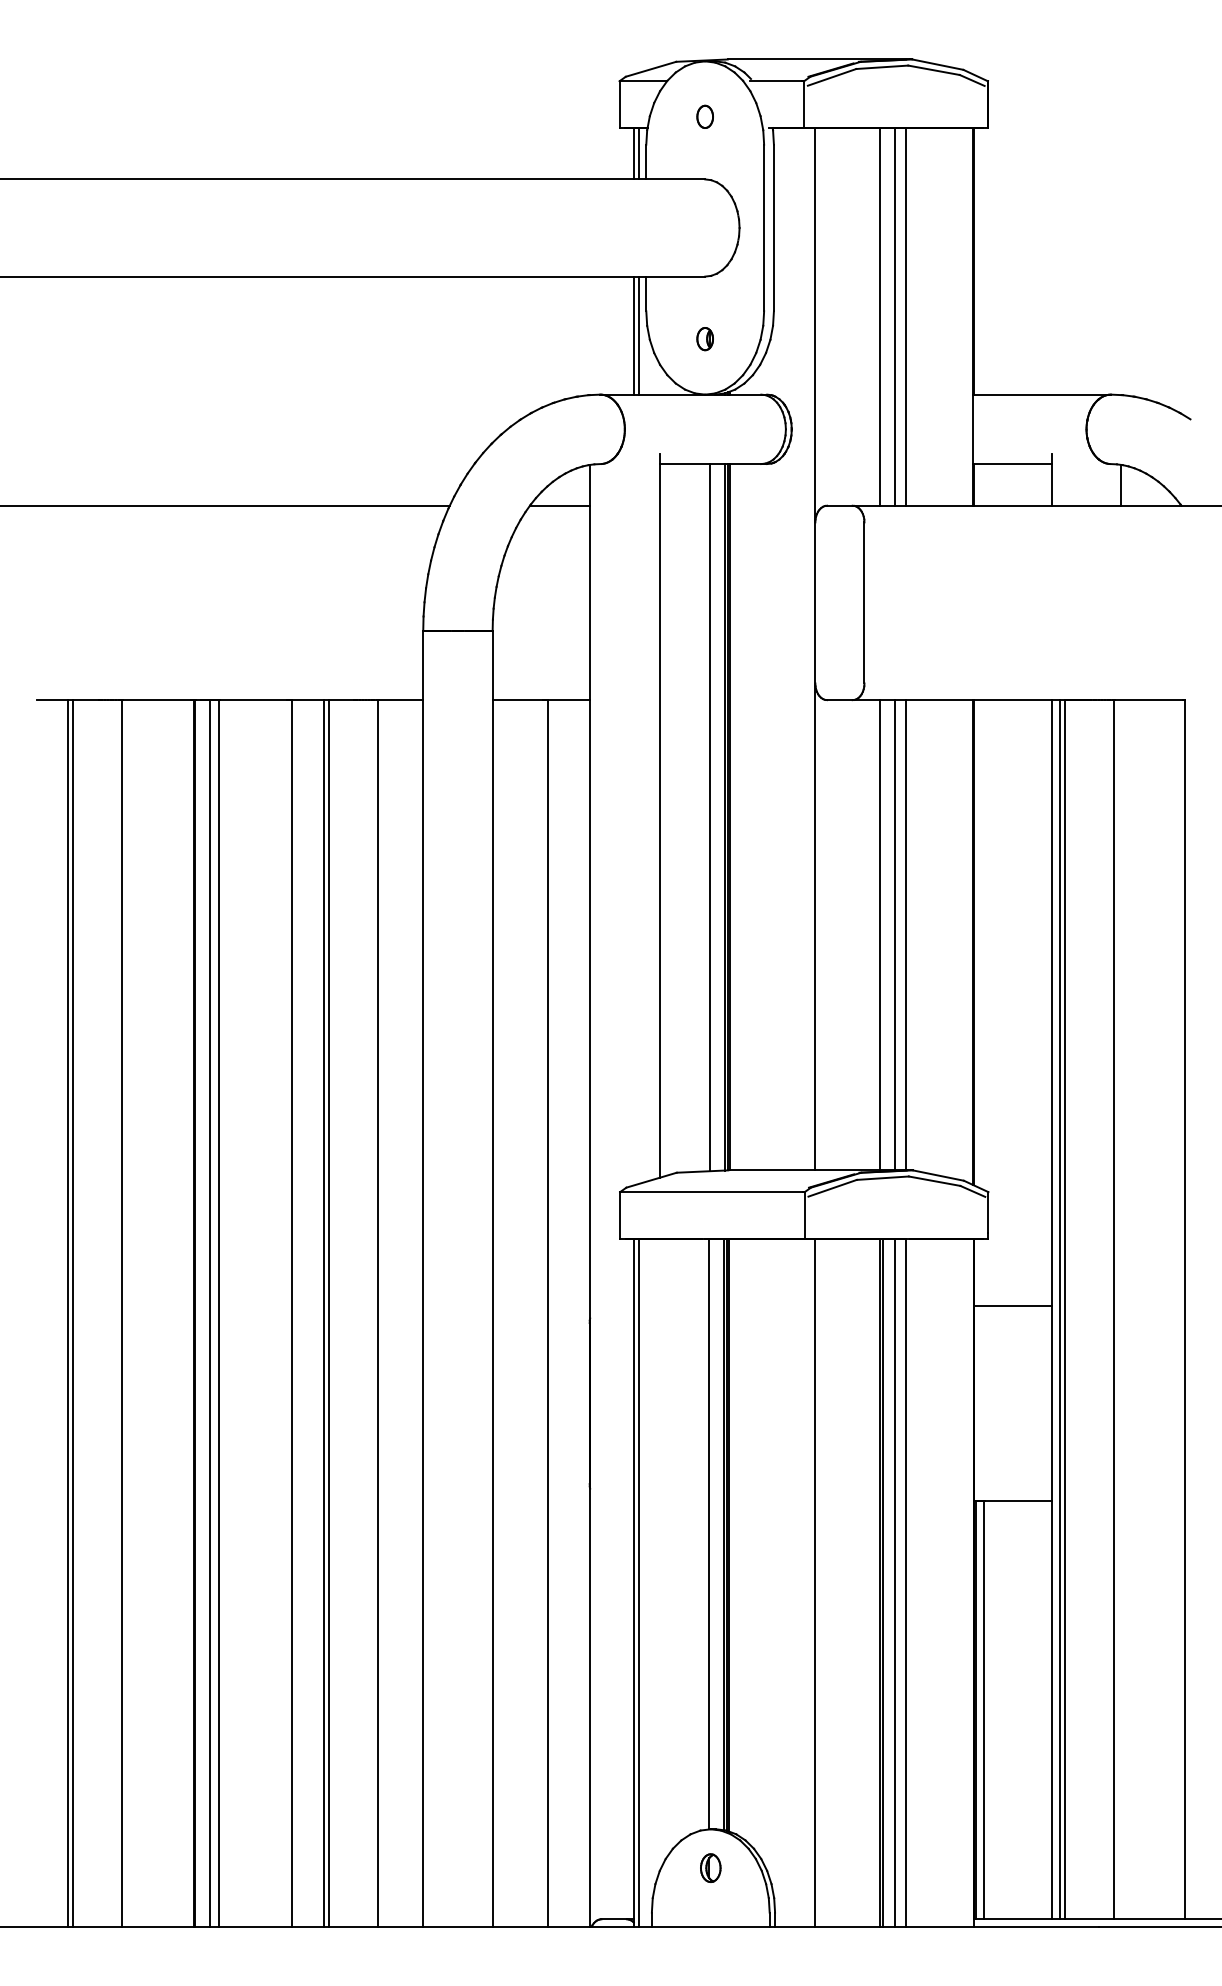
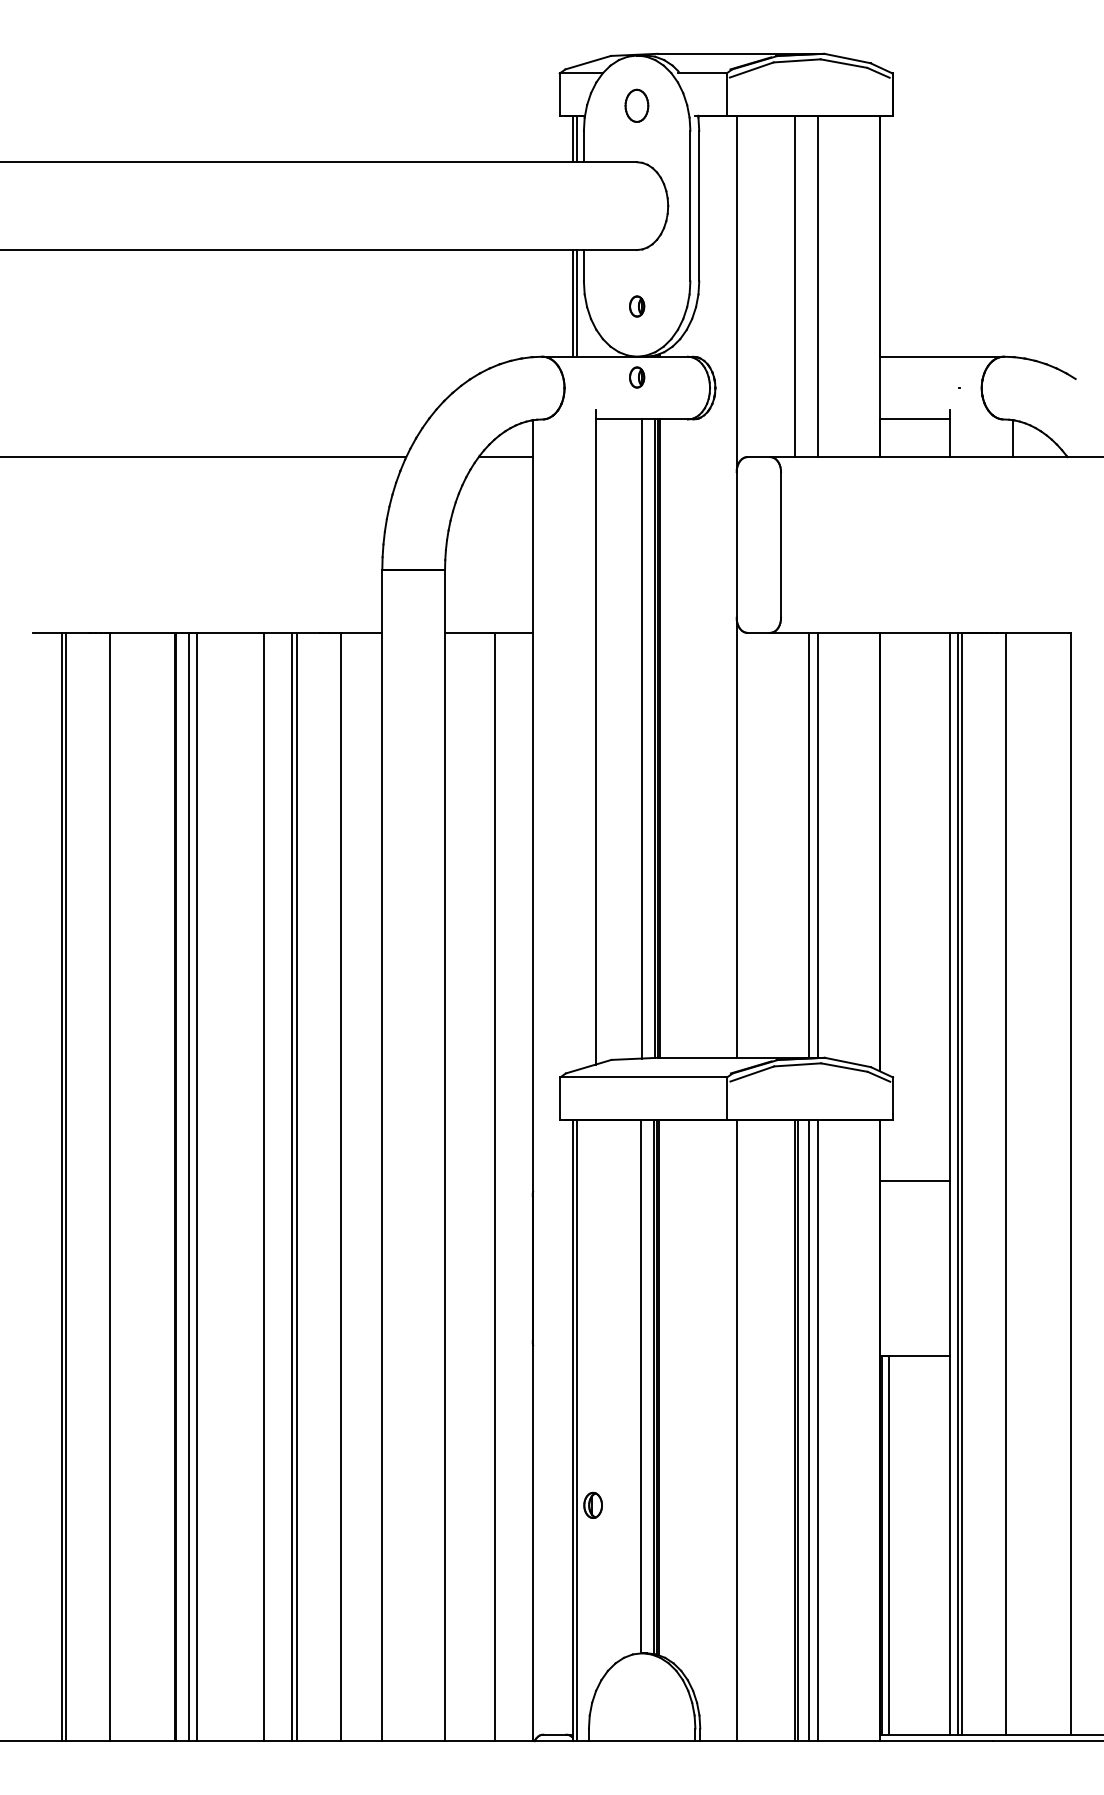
part: (705, 116) -> (637, 105), size x1.6
line: (894, 316) -> (808, 286), removed
part: (705, 417) -> (637, 377), added
line: (879, 934) -> (794, 844), removed
part: (710, 1867) -> (592, 1504), moved

